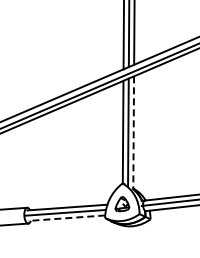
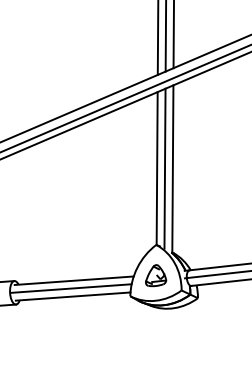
line: (133, 133) -> (172, 170), dashed -> solid
line: (66, 218) -> (72, 296), dashed -> solid

